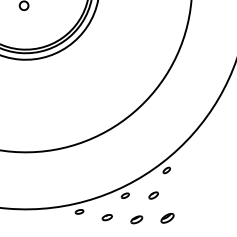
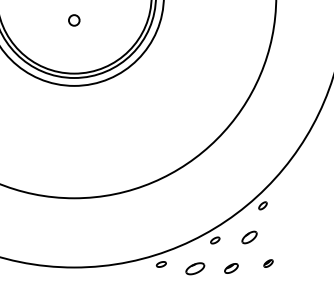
part: (153, 195) -> (249, 237), size x1.4
part: (107, 217) -> (195, 268), size x1.6
part: (167, 218) -> (268, 263), size x0.6

